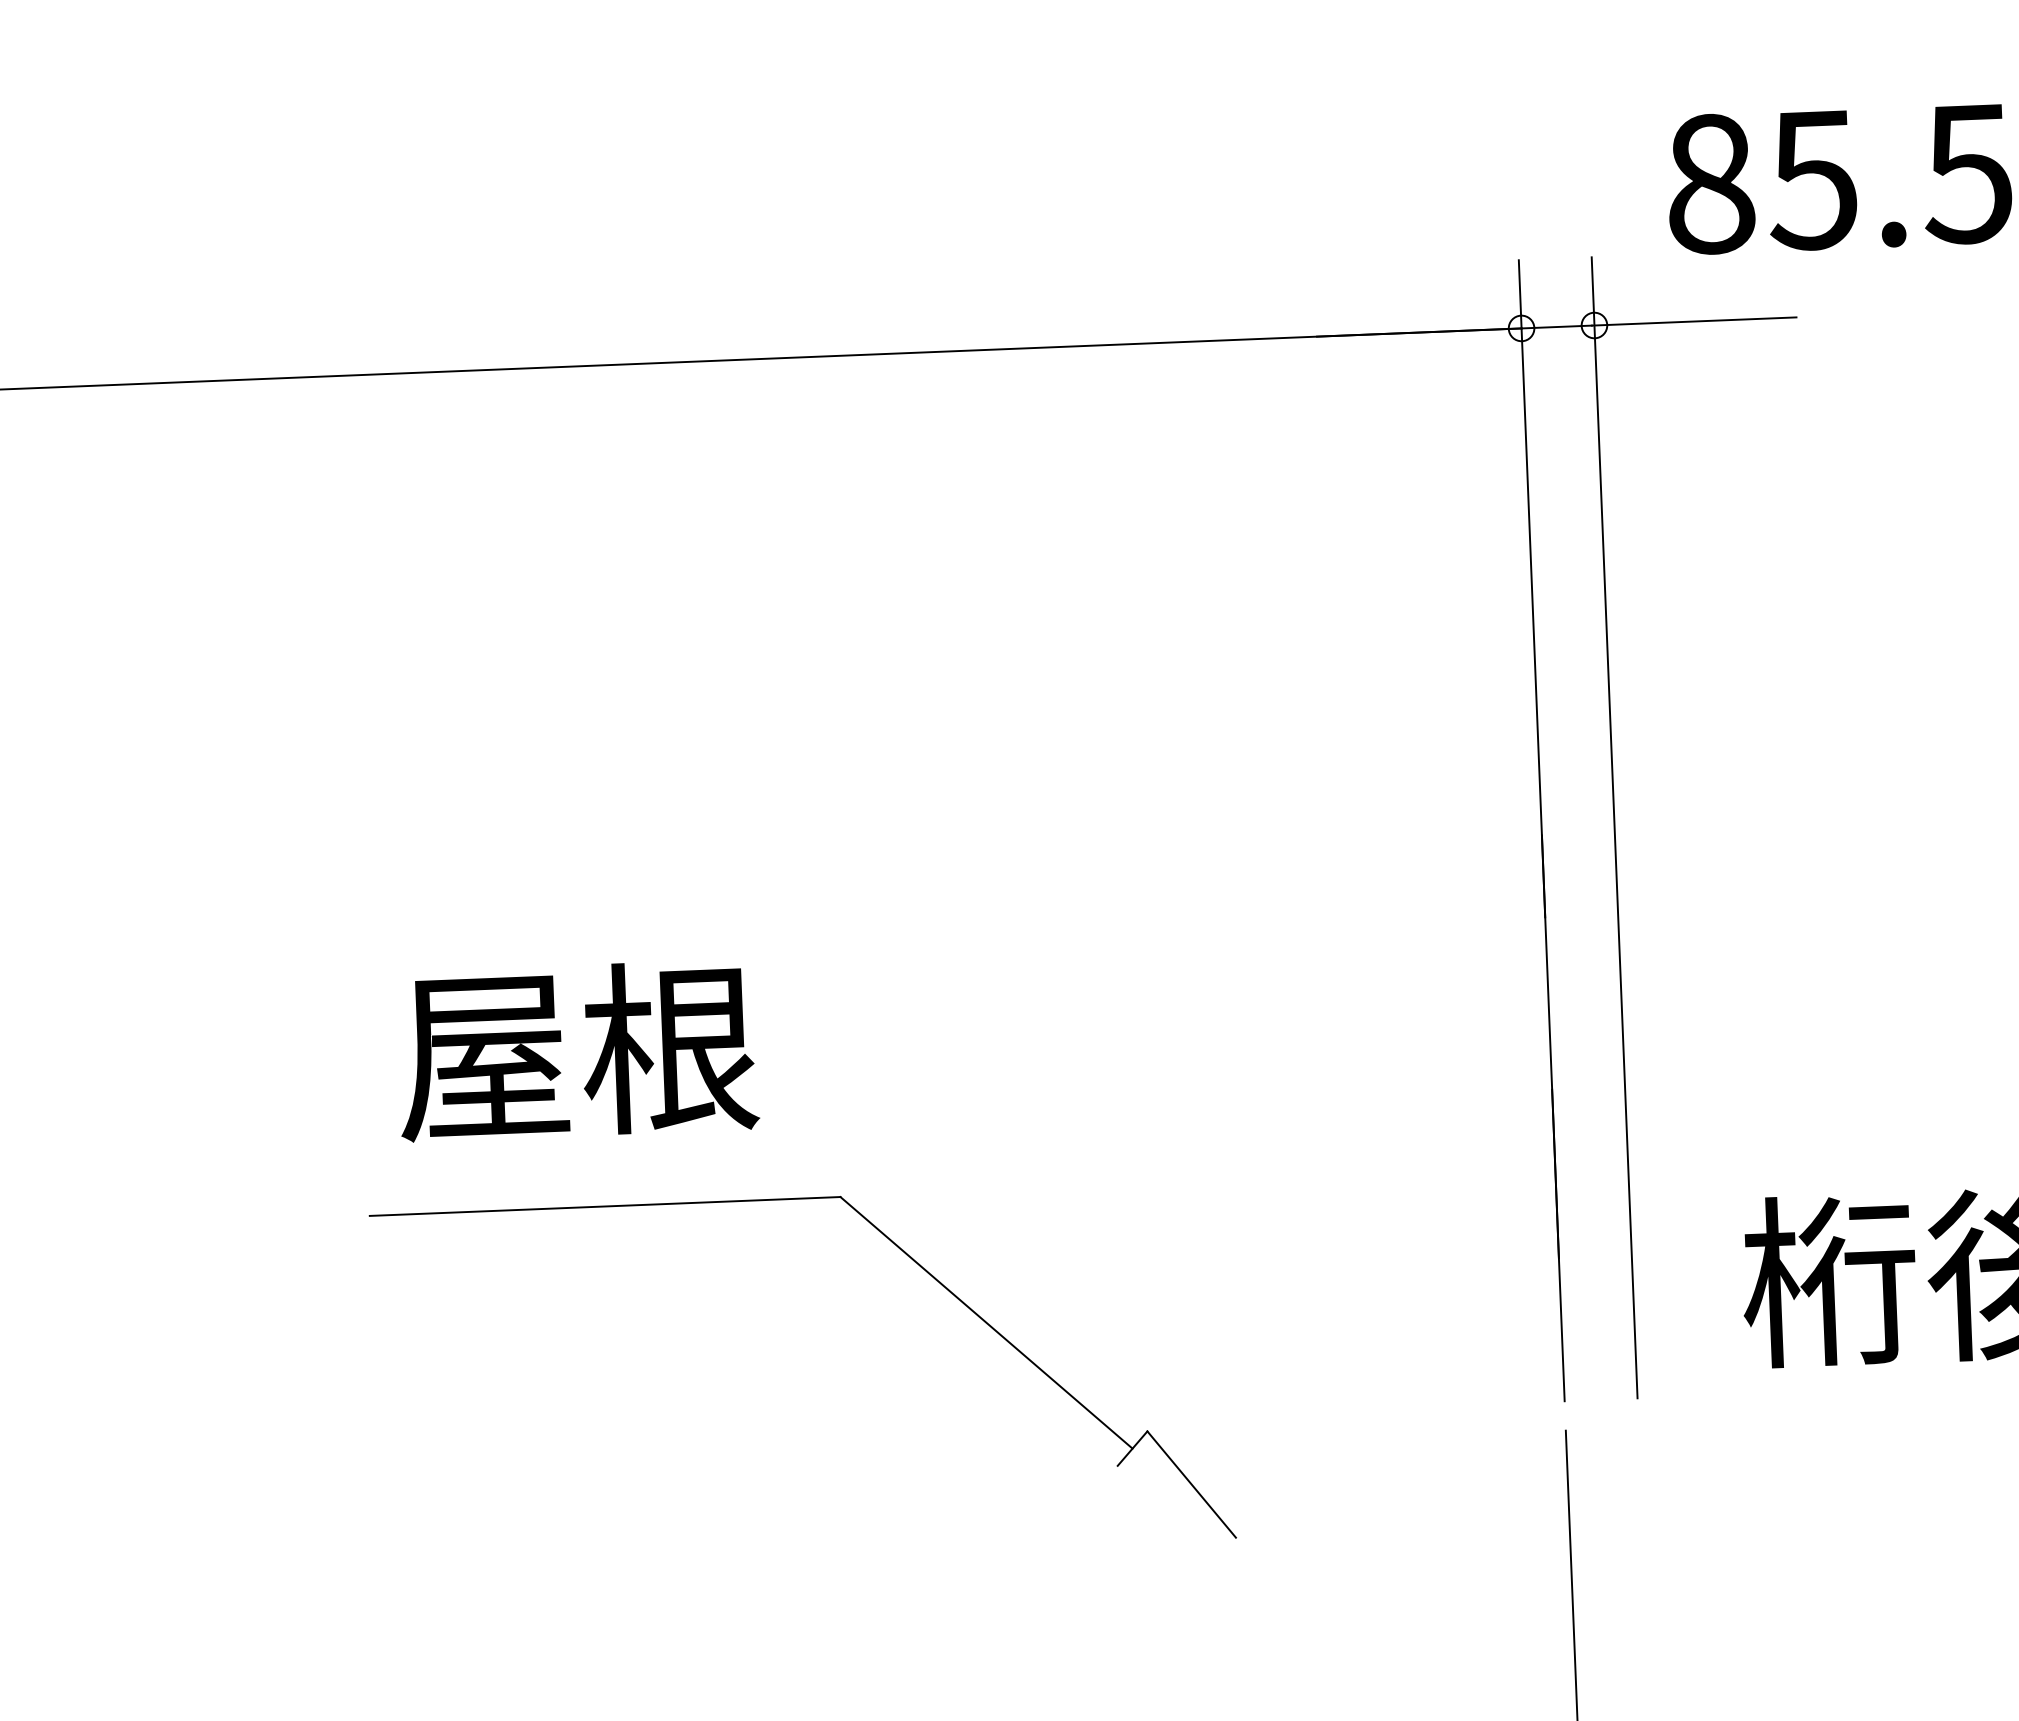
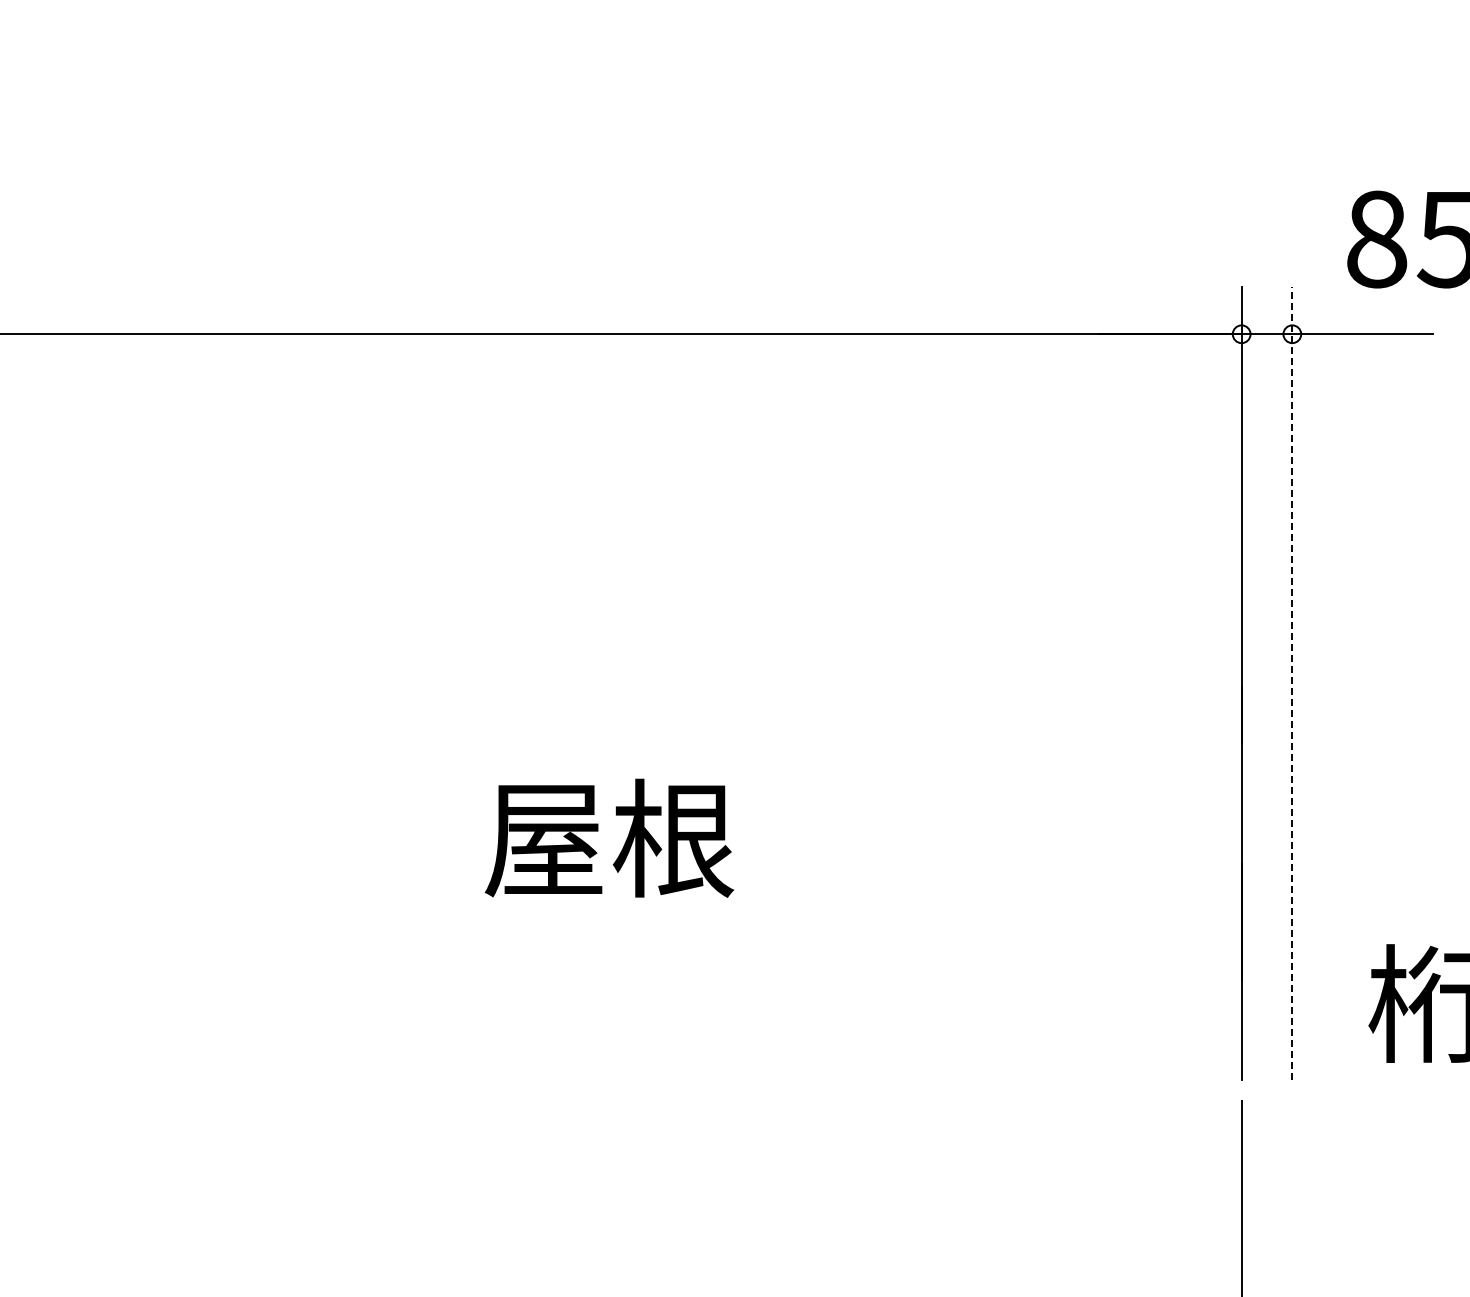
line: (1614, 827) -> (1292, 683), solid -> dashed
text: (577, 1049) -> (609, 837), moved
part: (908, 1258) -> (790, 962), removed

